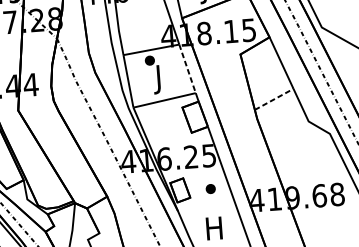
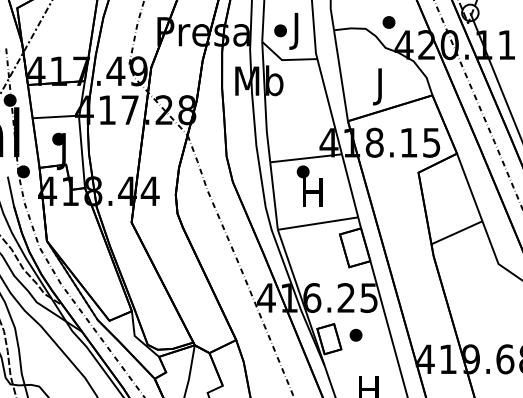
line: (187, 68) -> (350, 185), dashed -> solid
text: (158, 79) -> (312, 196), J -> H
line: (273, 99) -> (456, 232), dashed -> solid
part: (210, 189) -> (355, 335), moved

